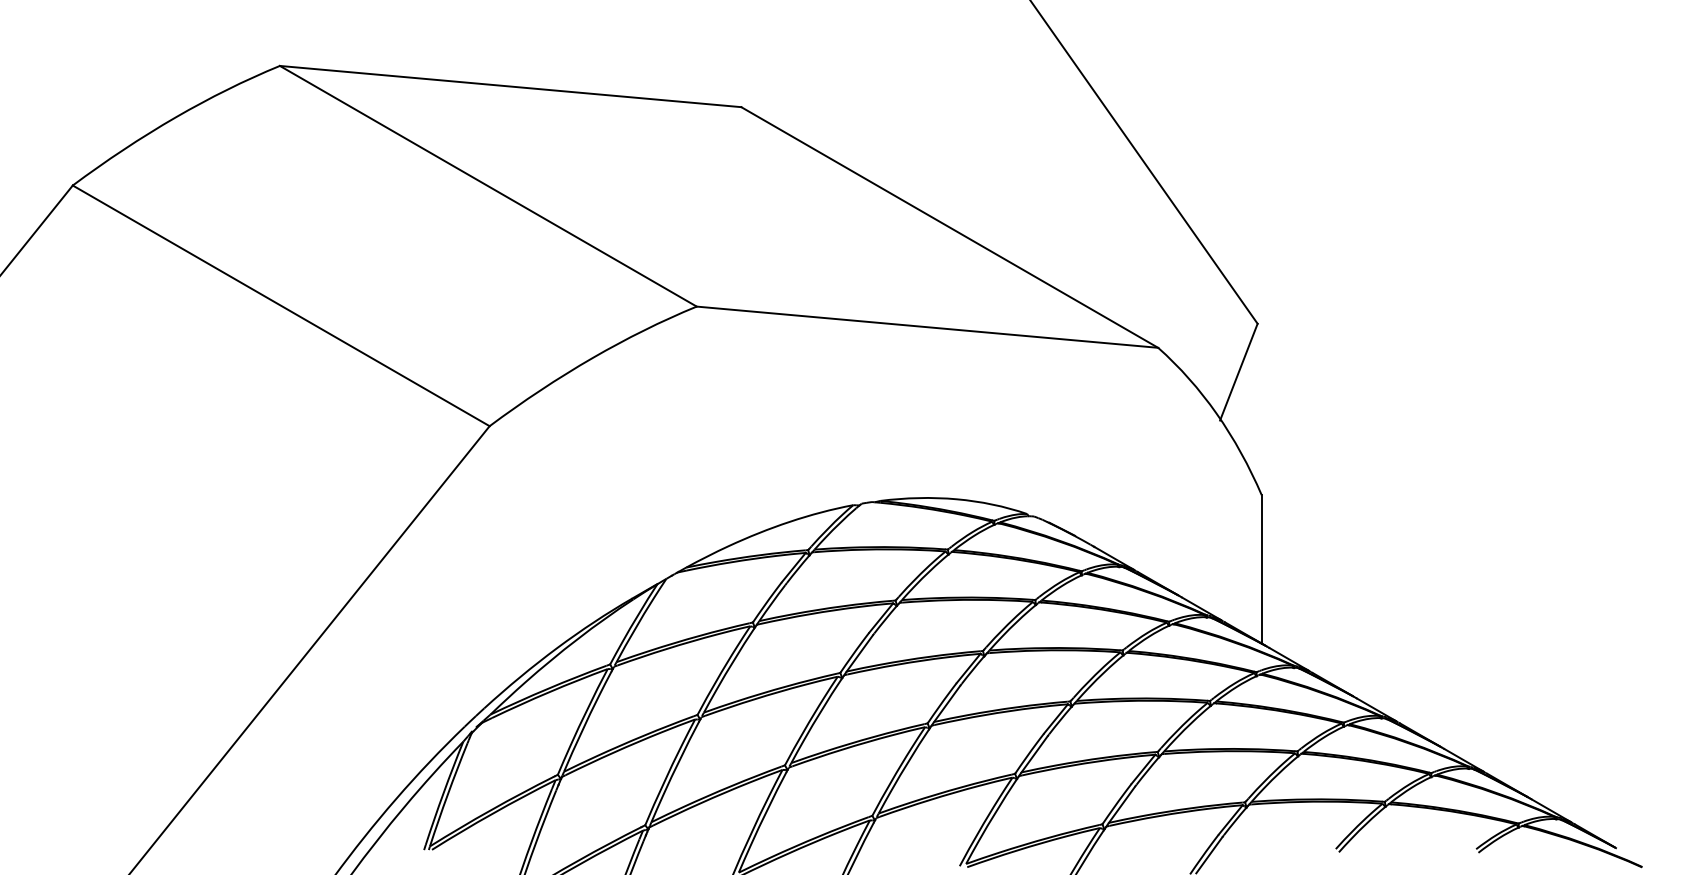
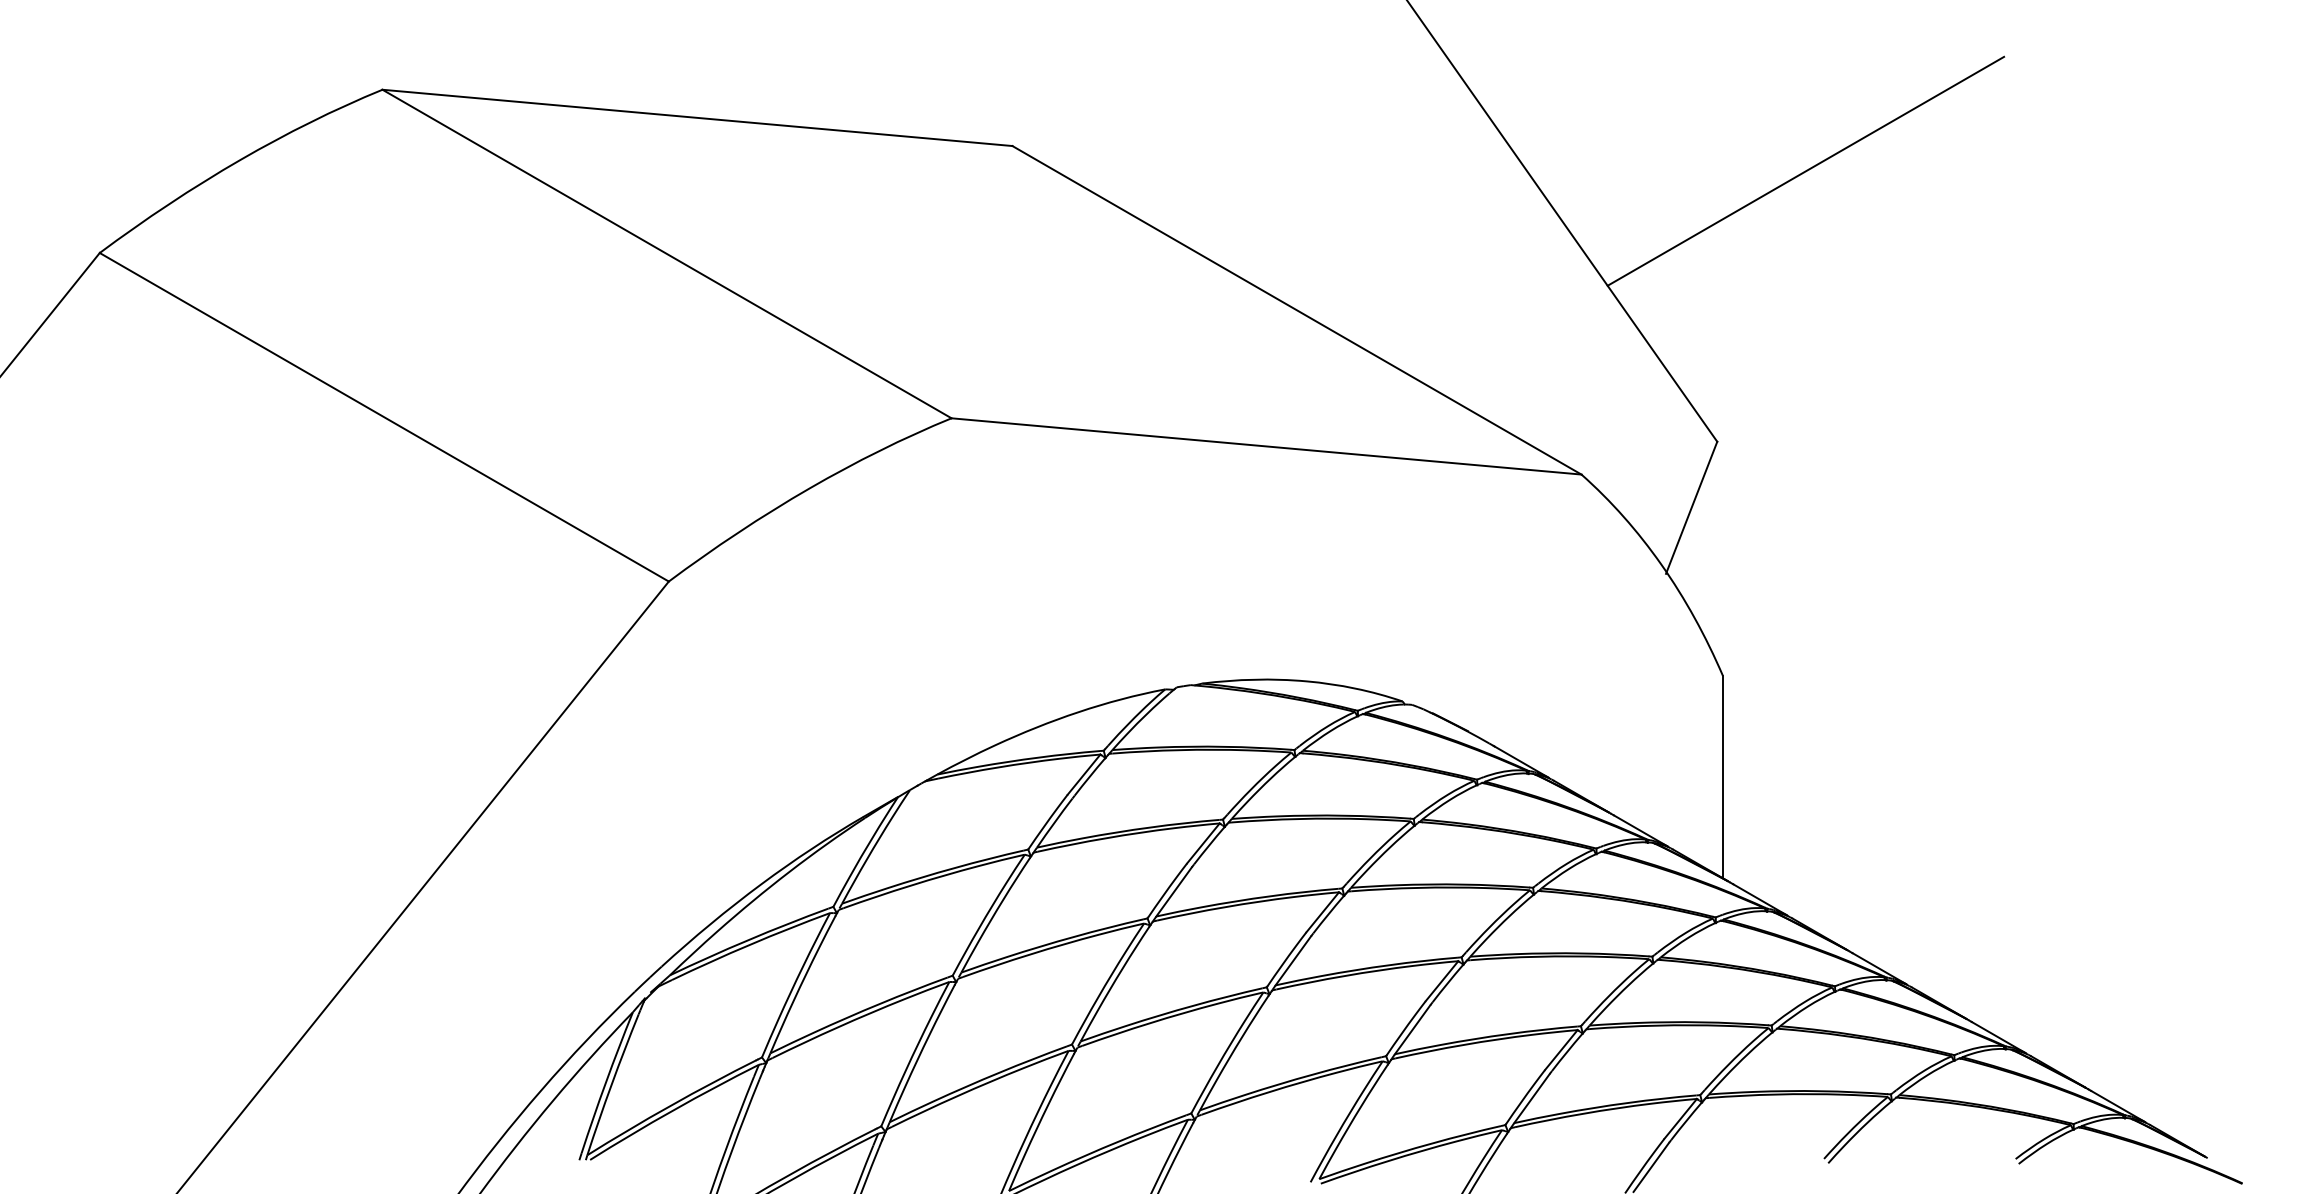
line: (1322, 125) -> (1805, 170), added

